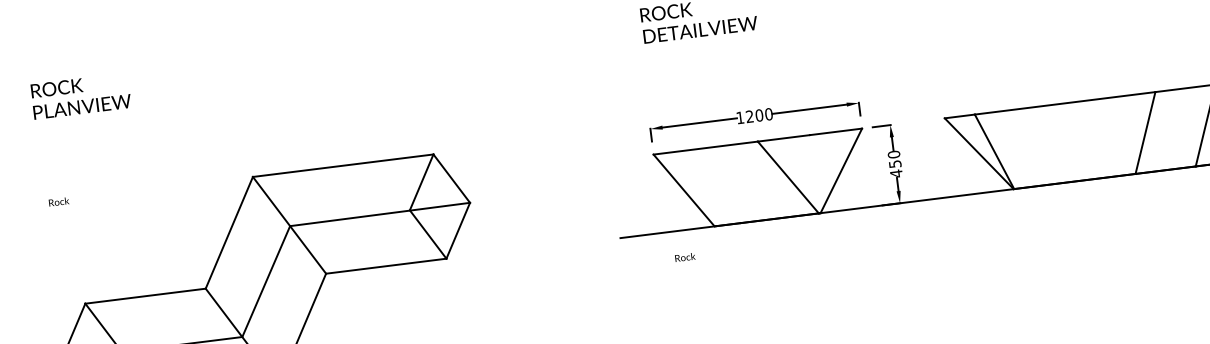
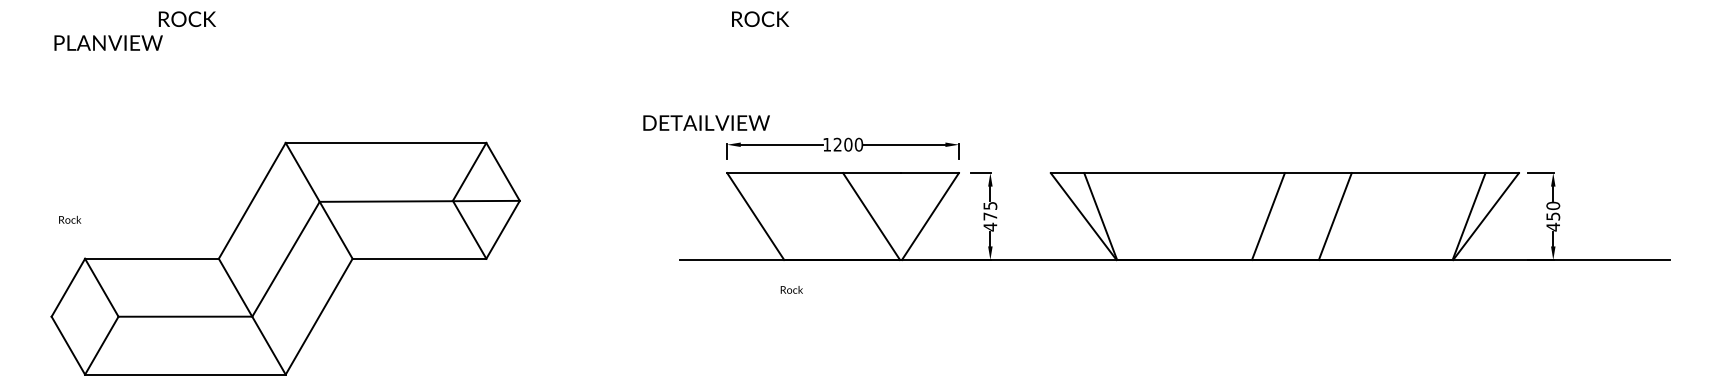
text: (700, 29) -> (706, 122), moved
text: (56, 87) -> (186, 18), moved
text: (894, 158) -> (990, 210), 450 -> 475
text: (59, 201) -> (70, 219), moved
text: (684, 257) -> (791, 289), moved

